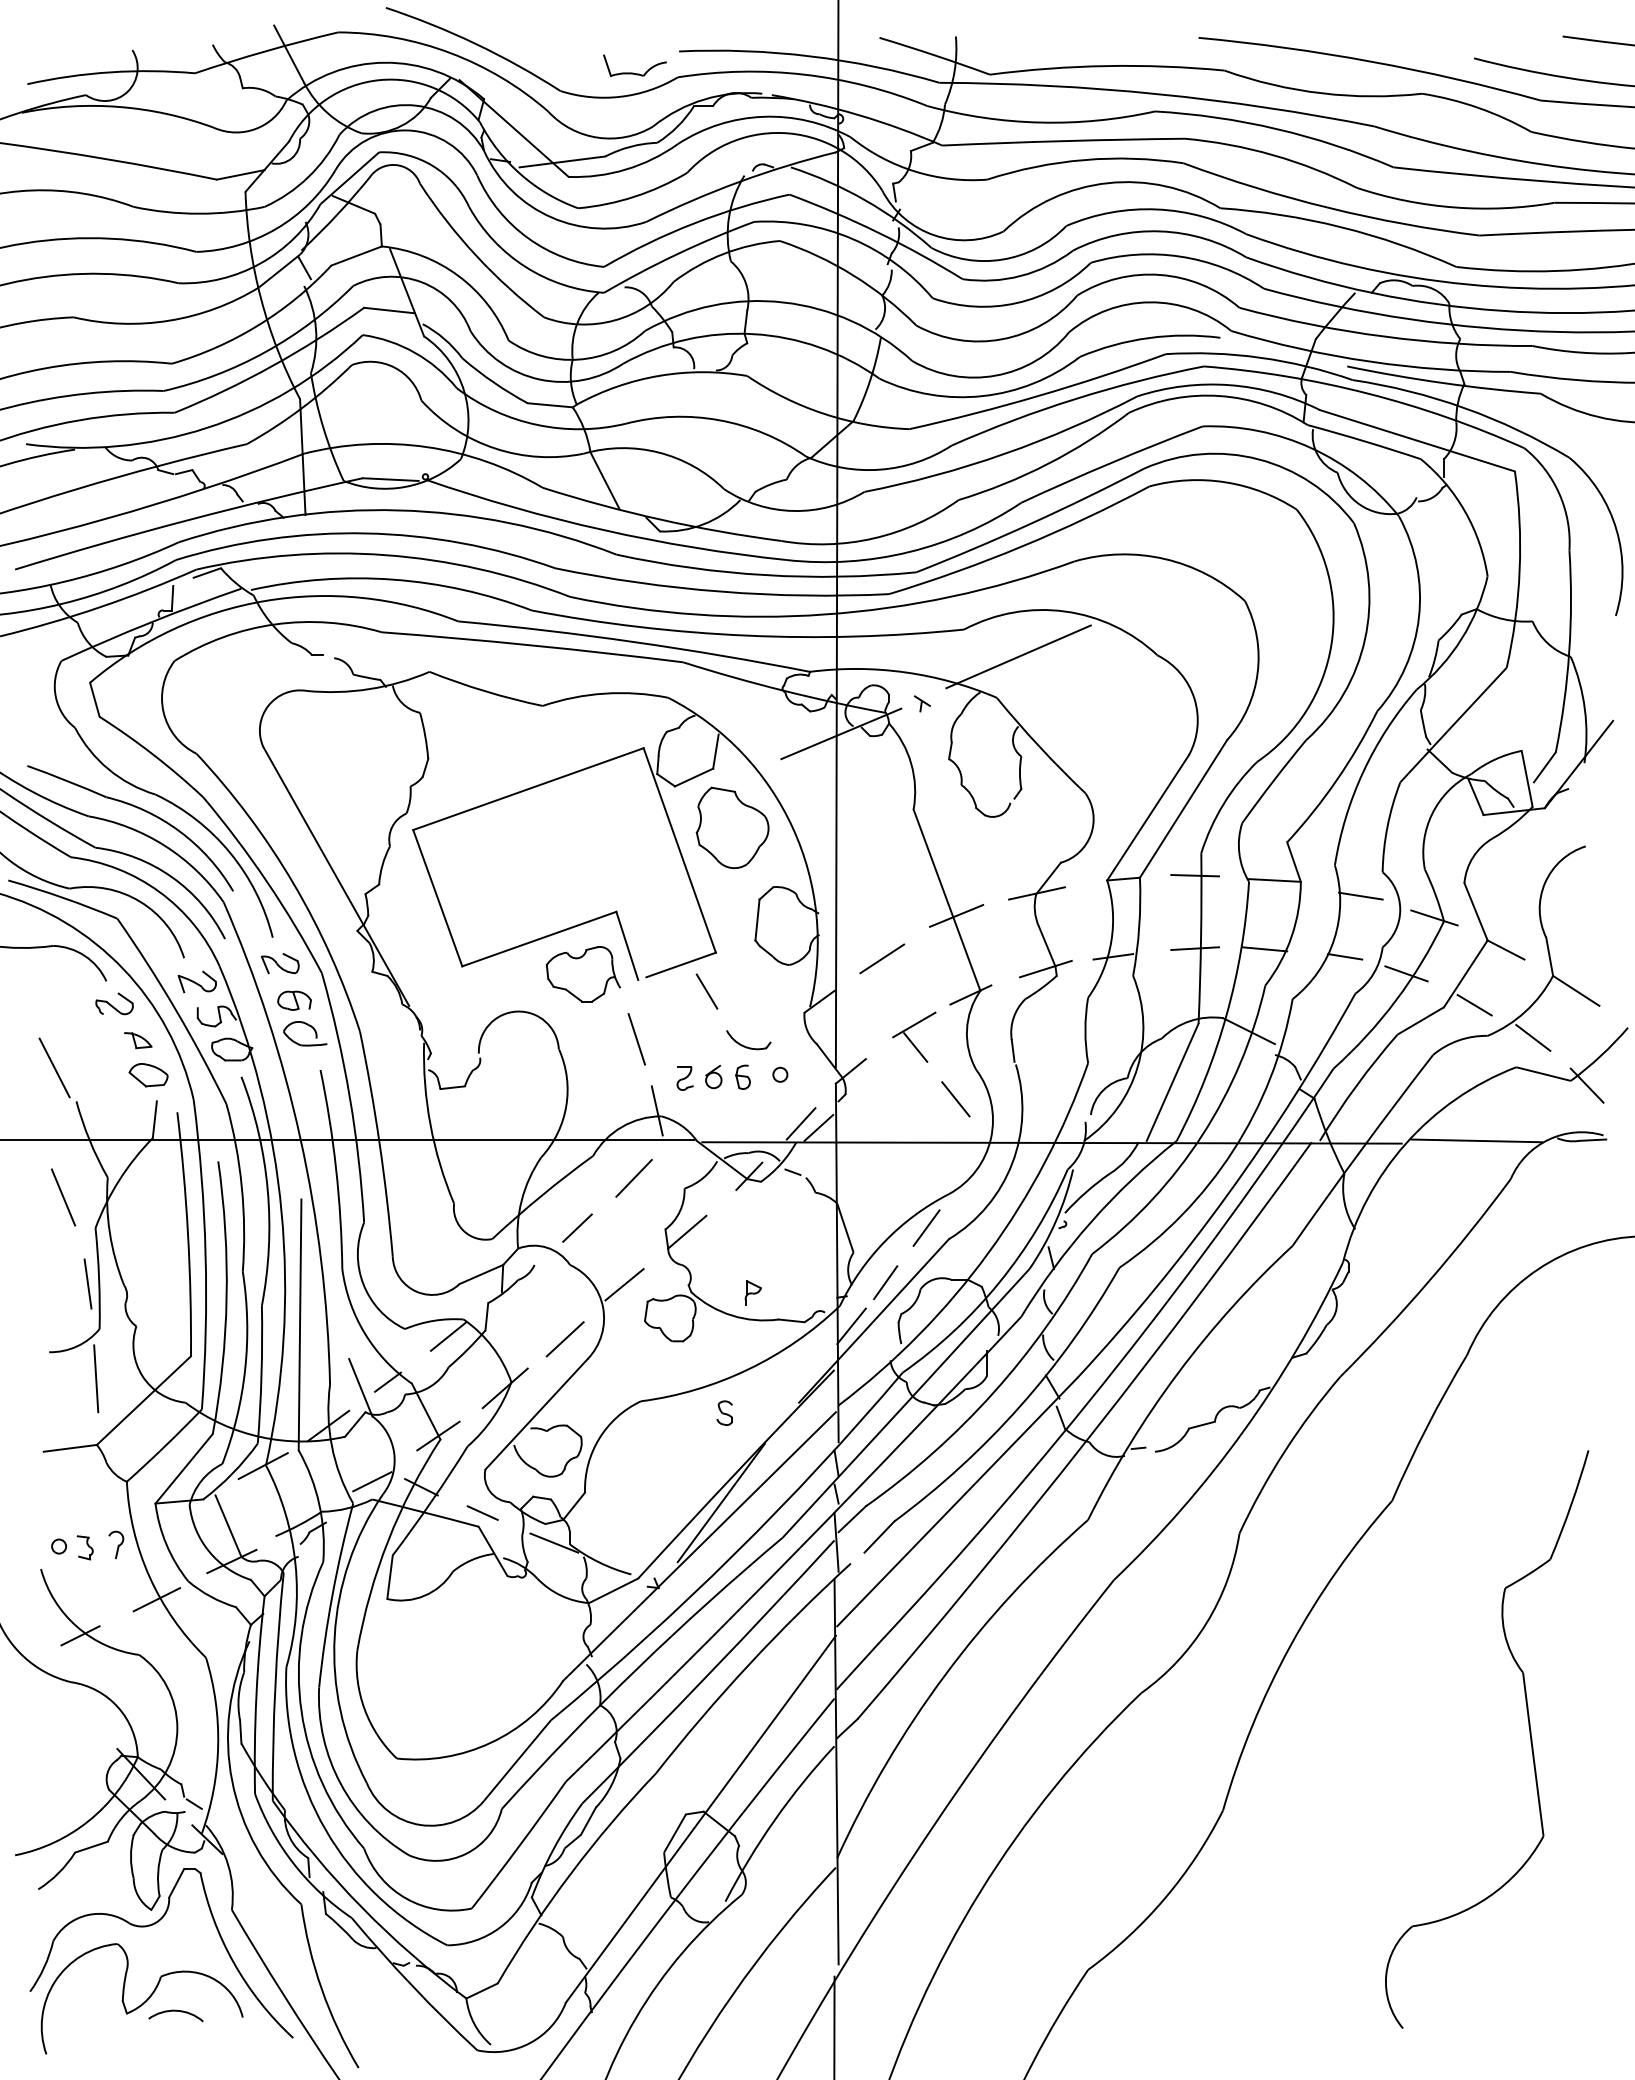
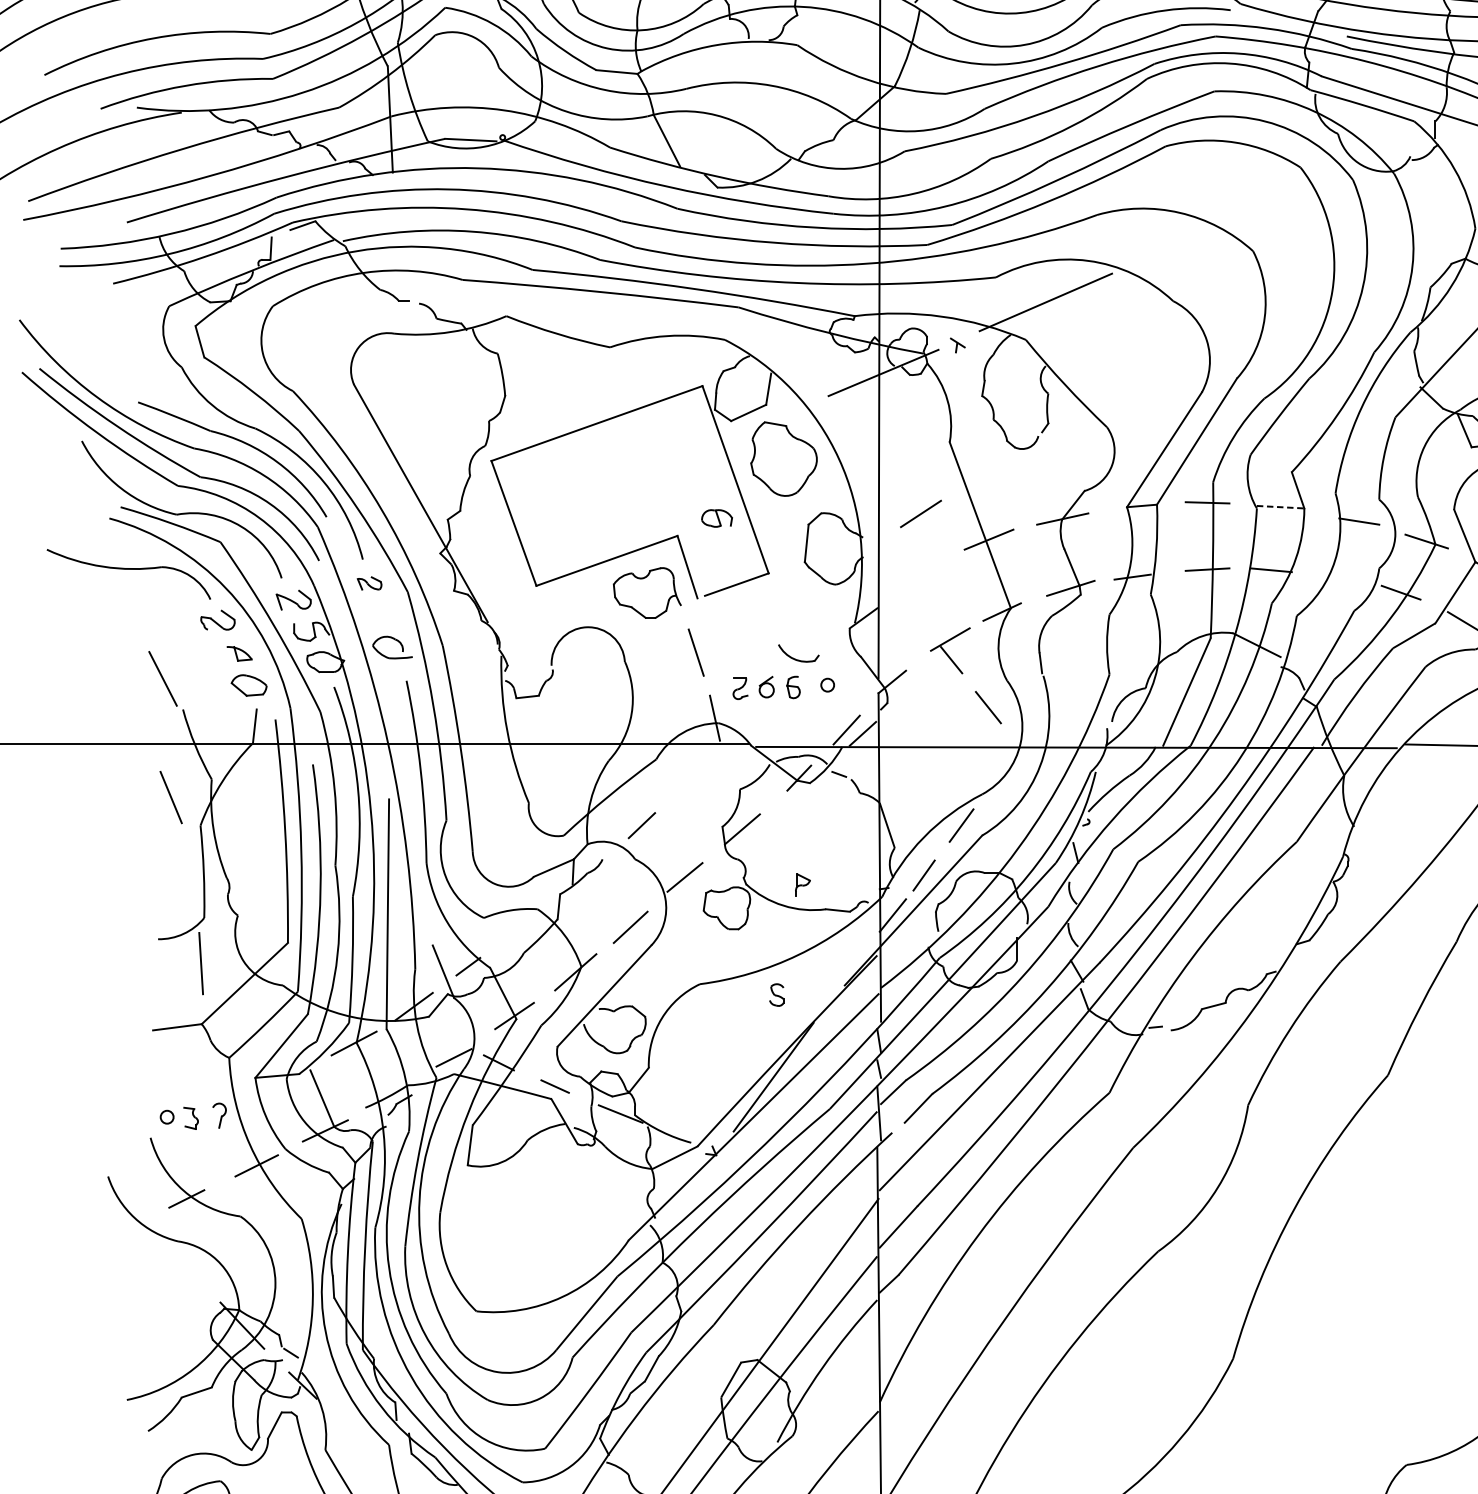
line: (1274, 880) -> (1280, 507), solid -> dashed
line: (1345, 956) -> (1345, 576), removed
line: (882, 958) -> (921, 513), moved
part: (279, 963) -> (369, 583), size x0.7
line: (706, 991) -> (760, 608), removed
part: (294, 1000) -> (717, 518), moved
line: (633, 1177) -> (693, 779), removed
line: (87, 1283) -> (193, 876), removed
line: (448, 1336) -> (523, 924), removed

